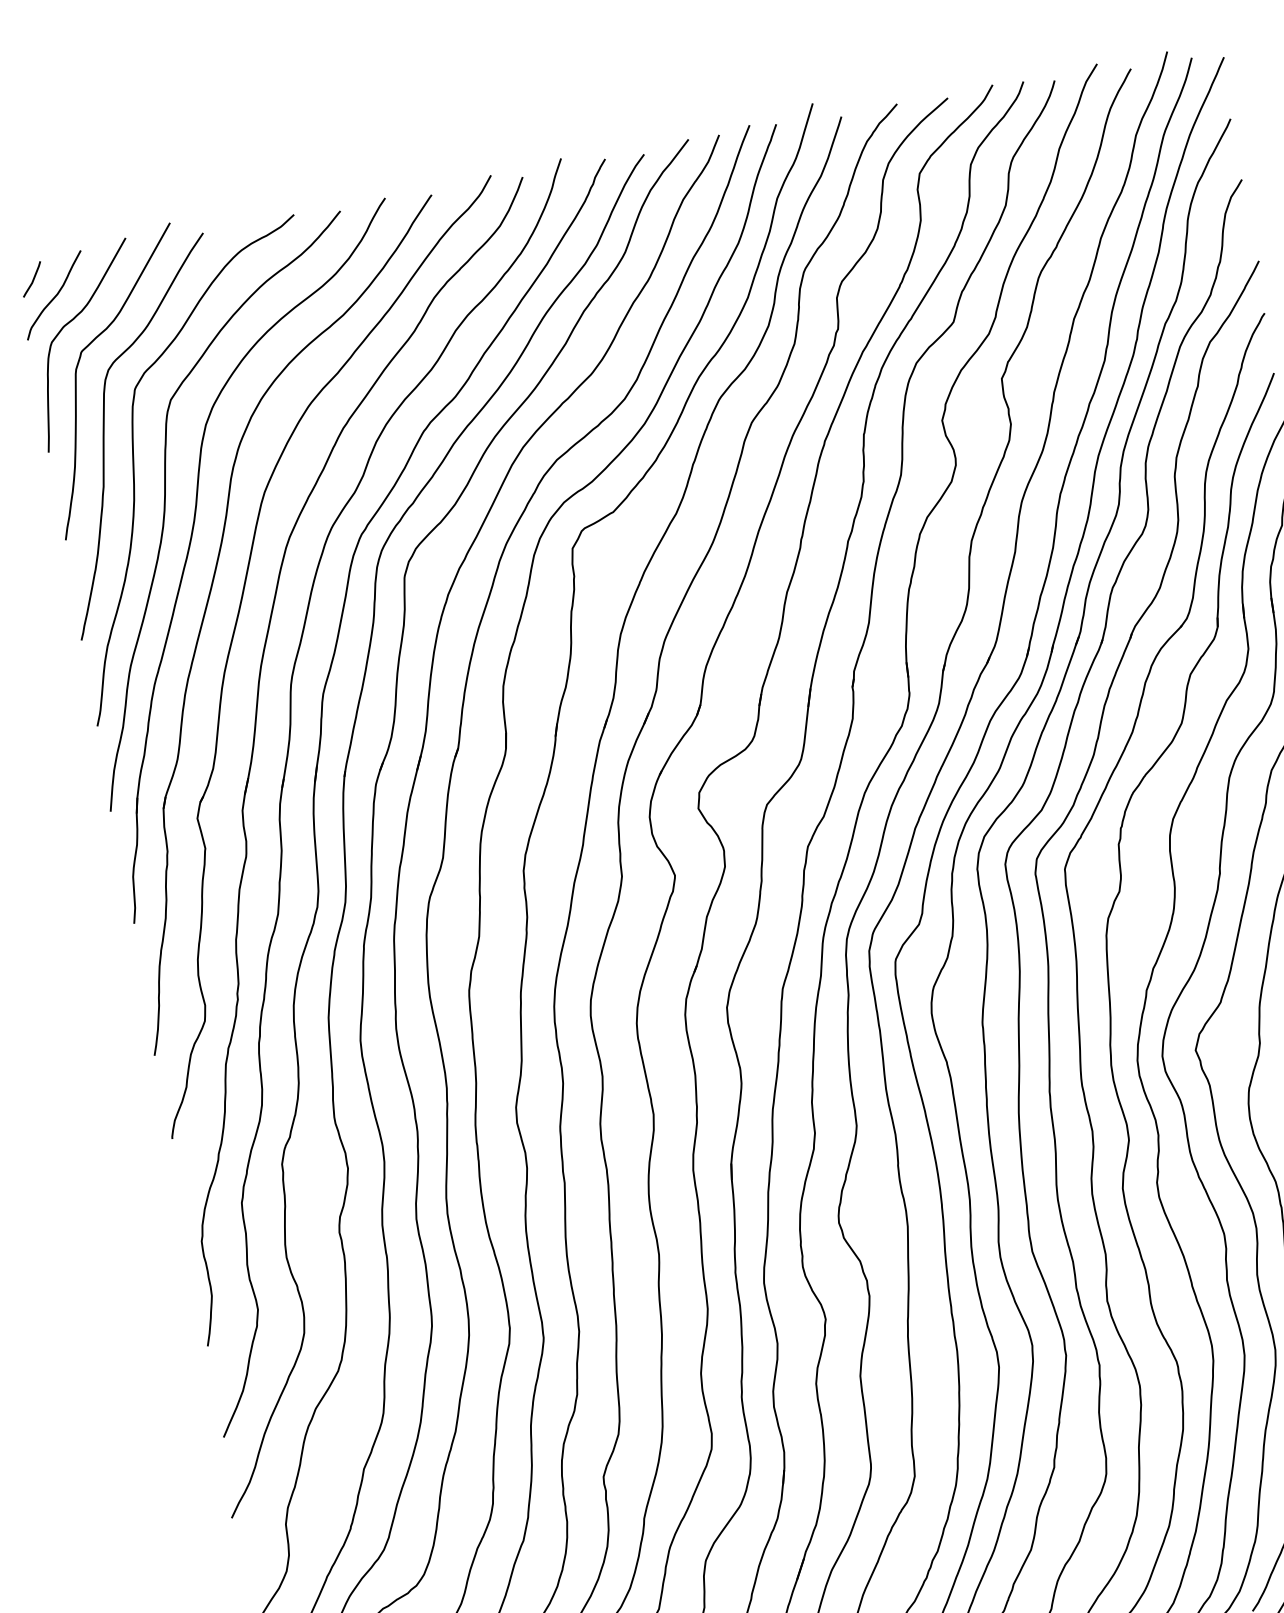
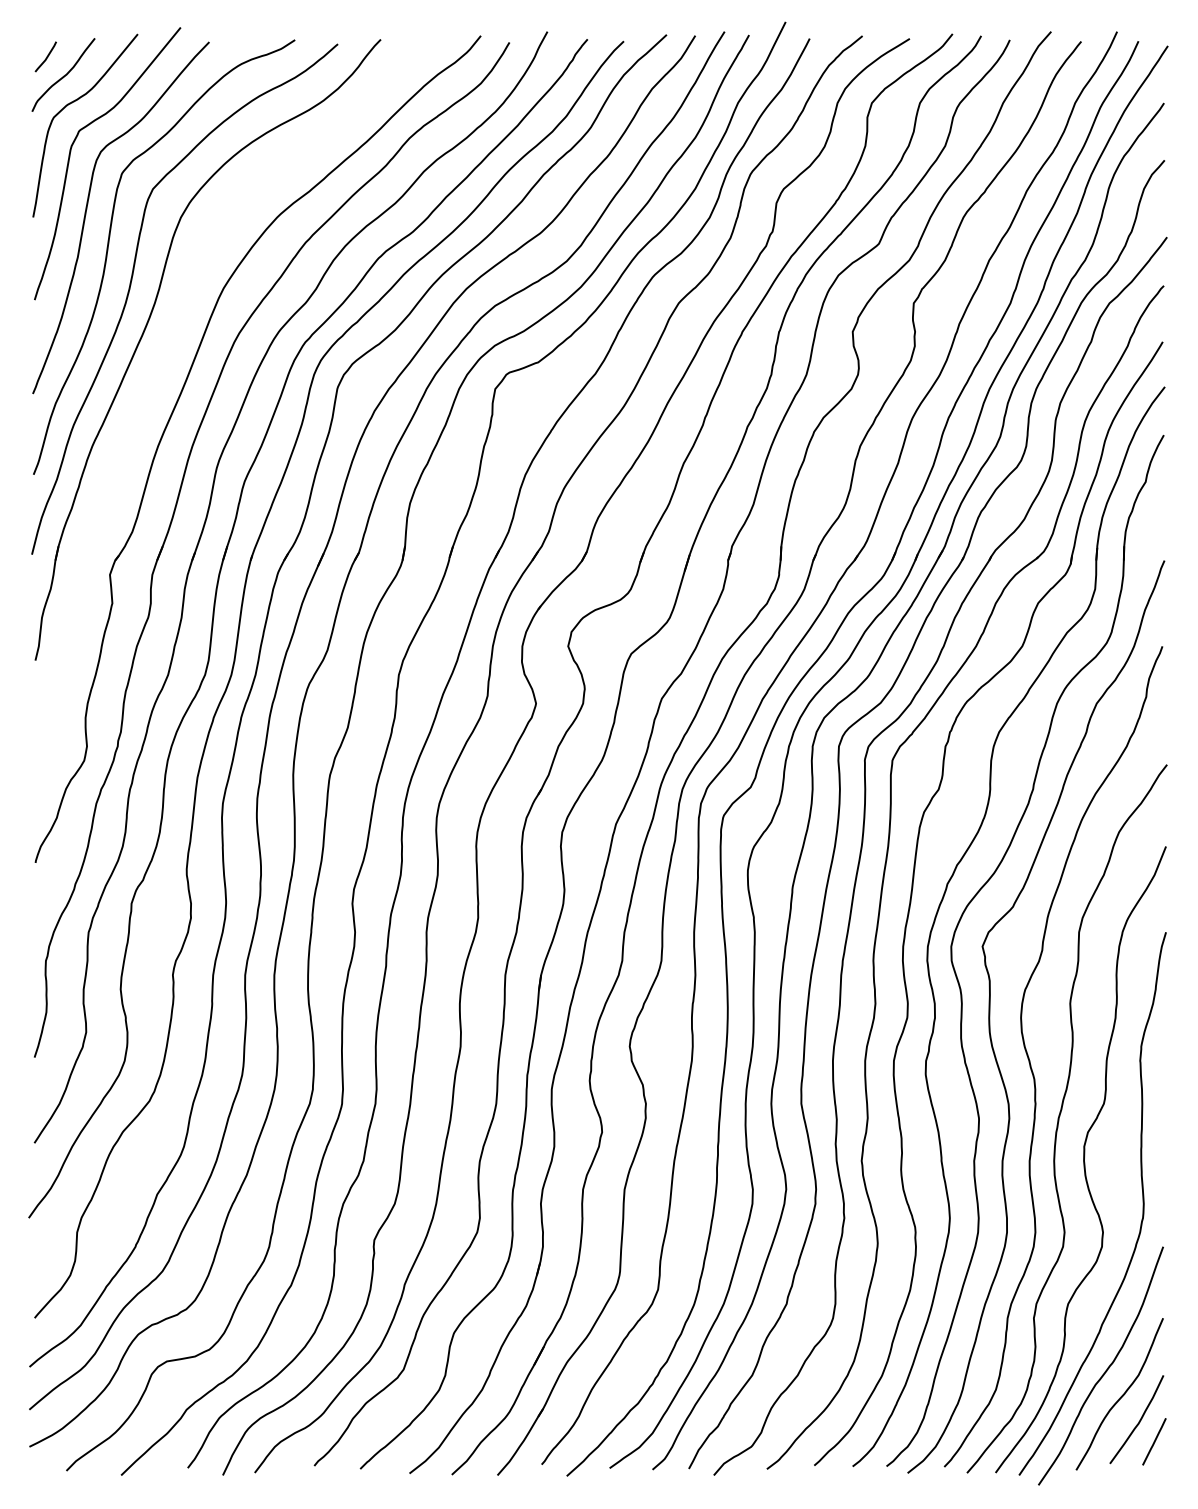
part: (208, 604) -> (154, 381), removed

